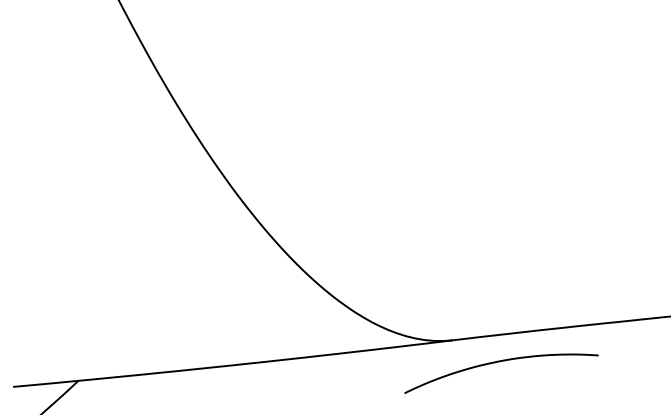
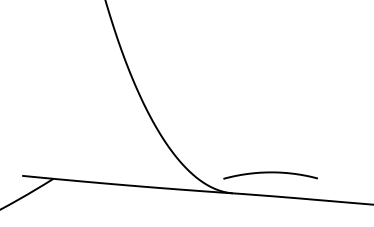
curve: (499, 363) -> (270, 173), moved

